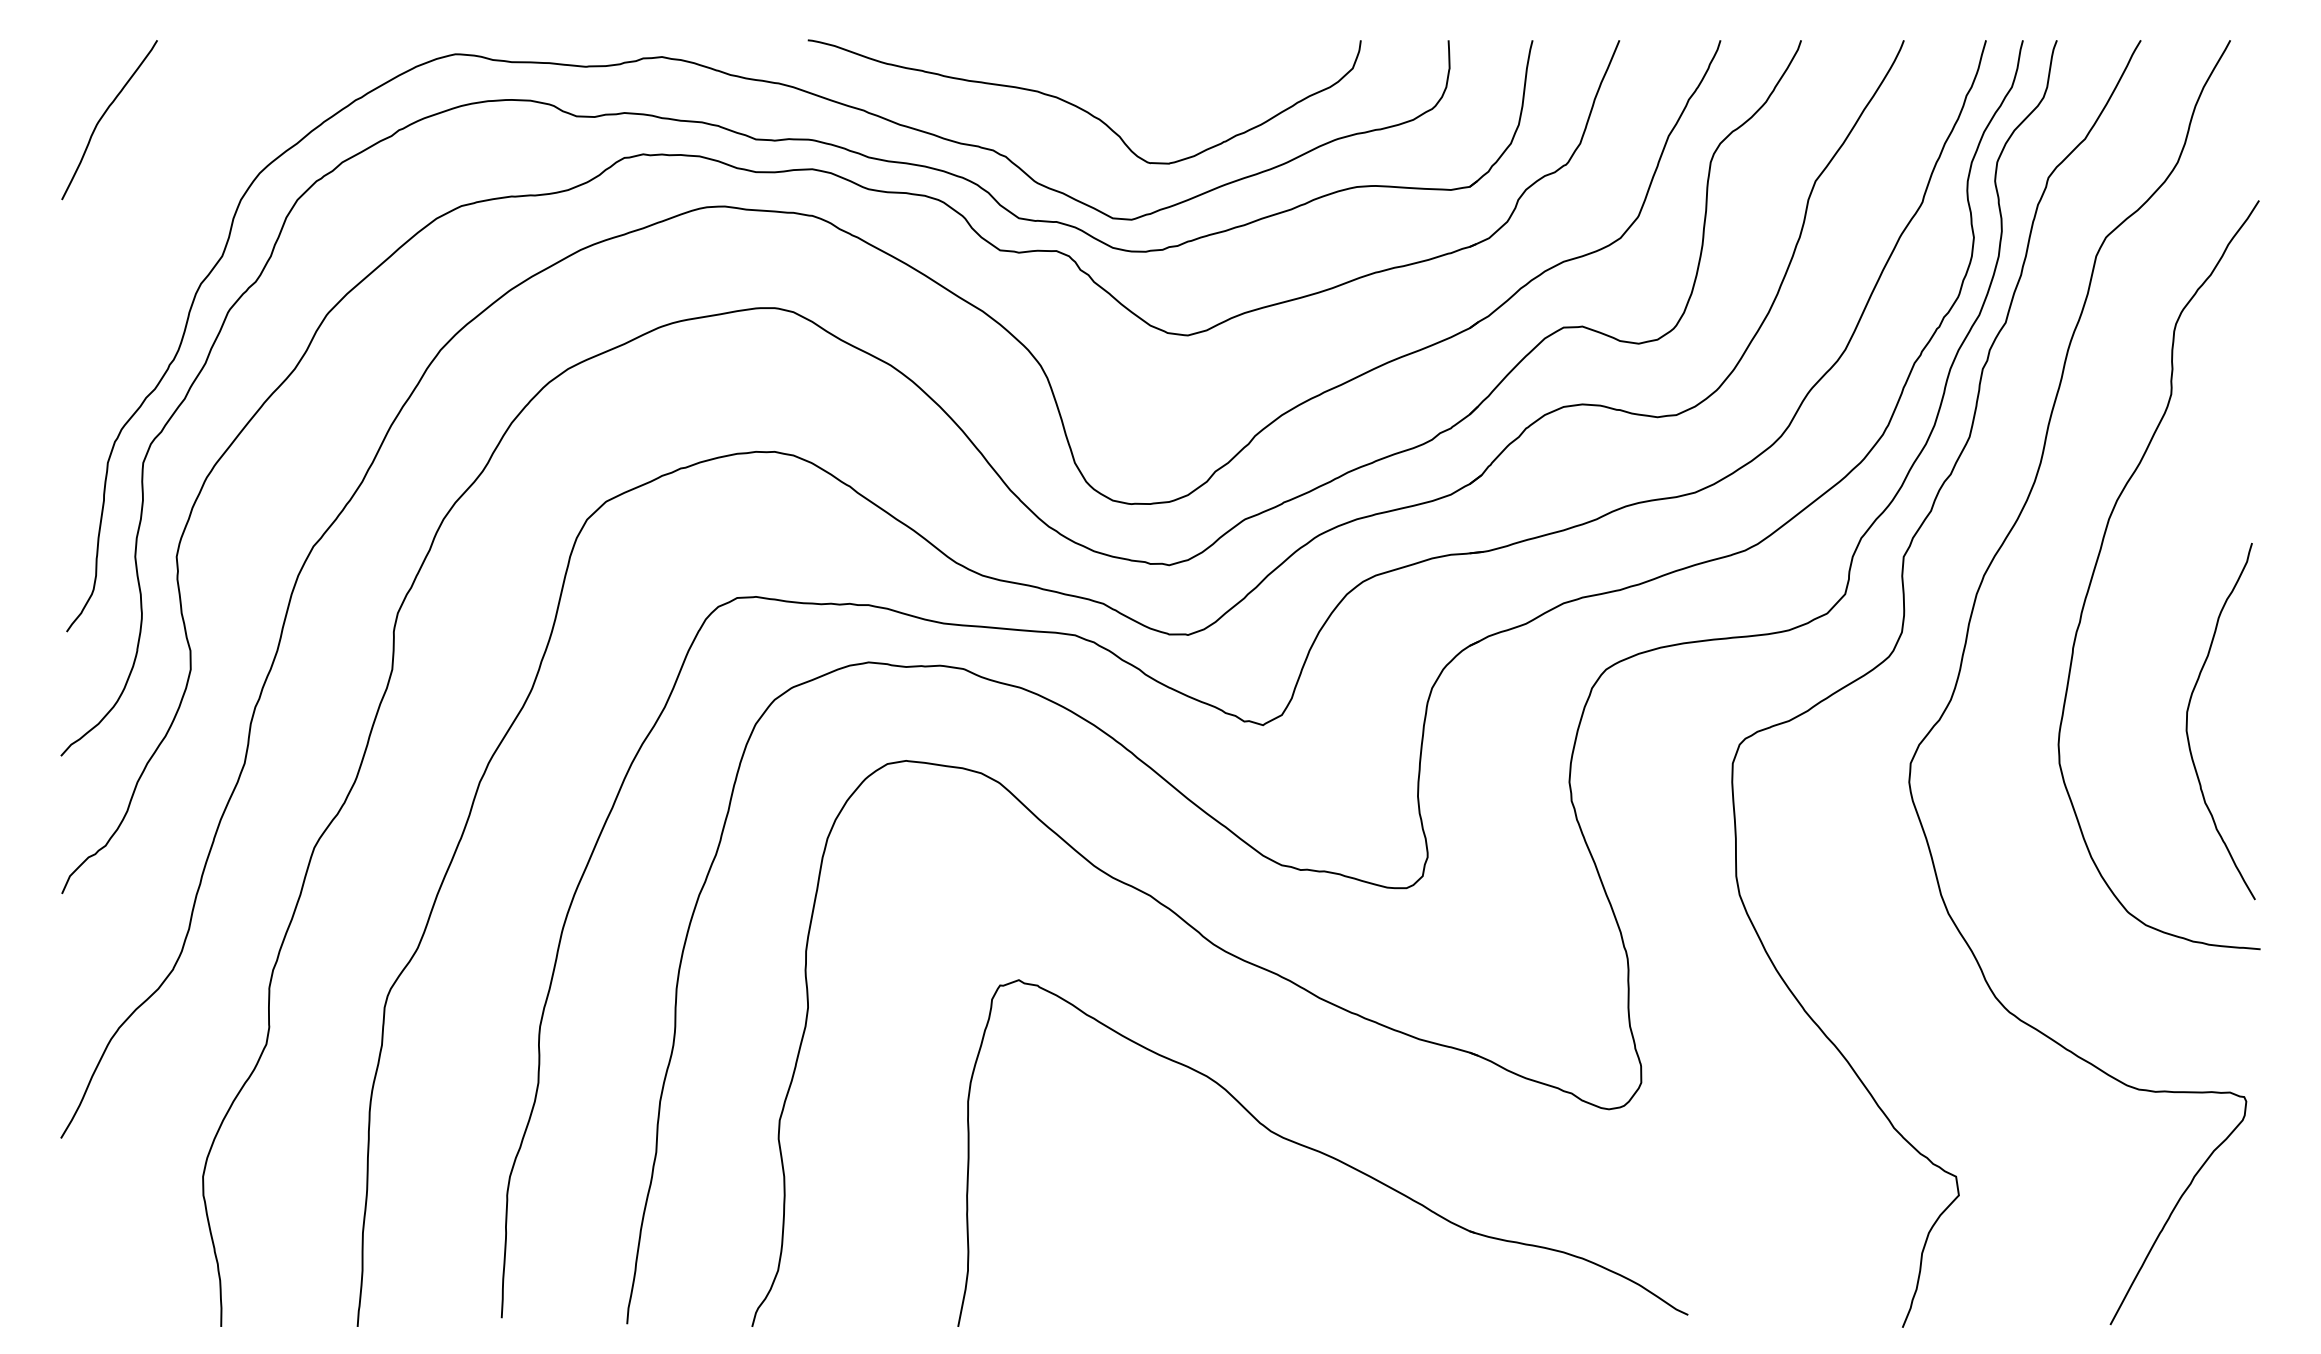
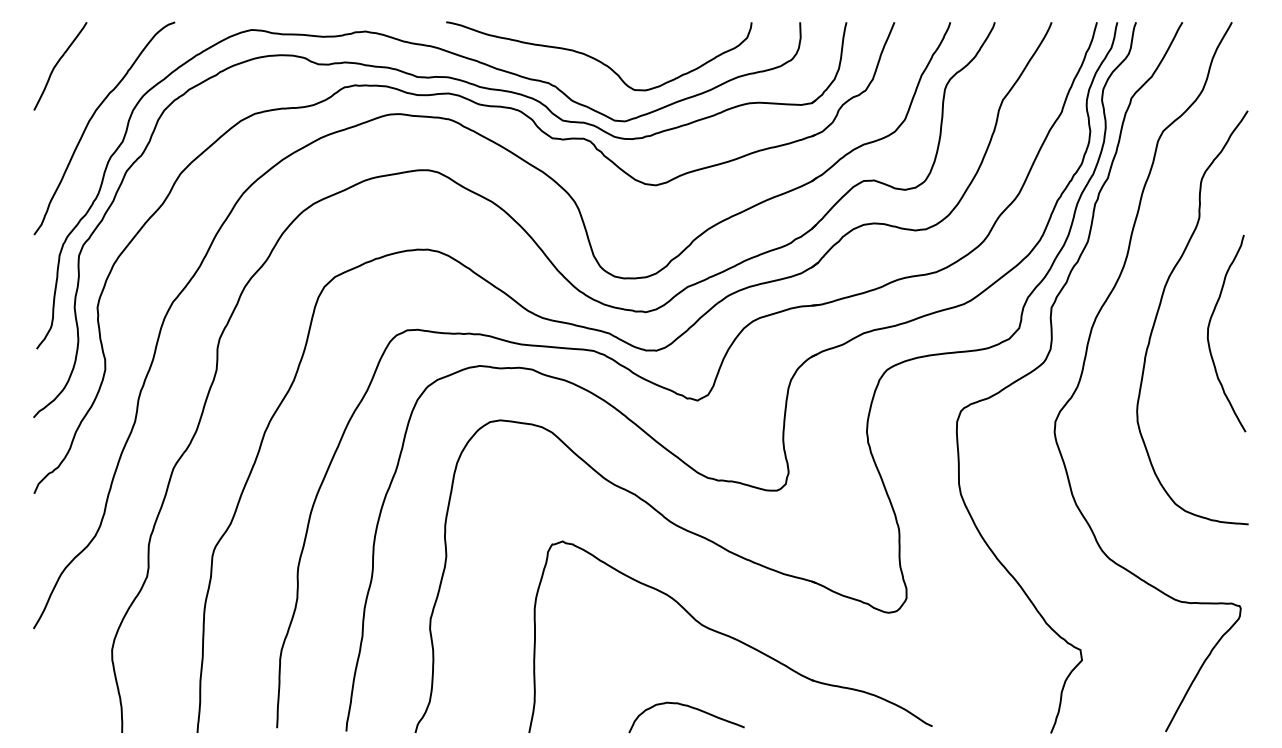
curve: (167, 214) -> (92, 118), added
curve: (2189, 712) -> (1209, 328), moved
curve: (1246, 1280) -> (688, 707), added

